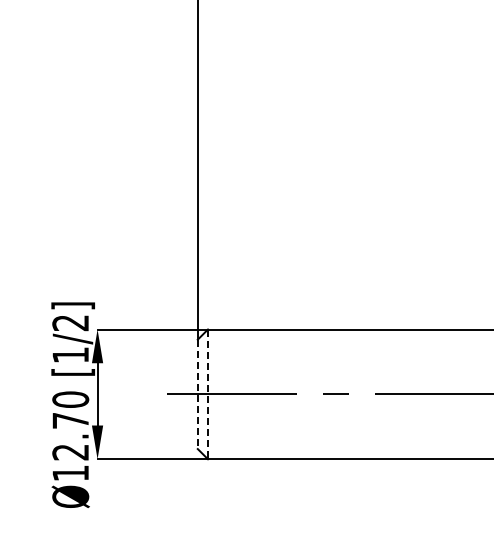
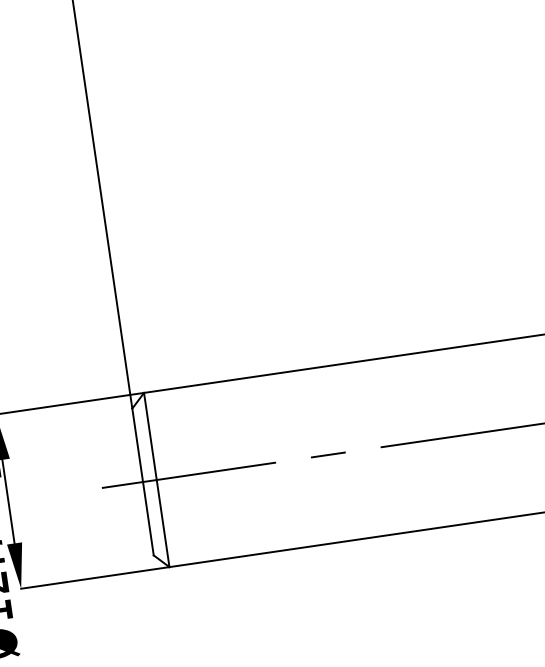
line: (197, 394) -> (142, 482), dashed -> solid
line: (208, 394) -> (157, 480), dashed -> solid

